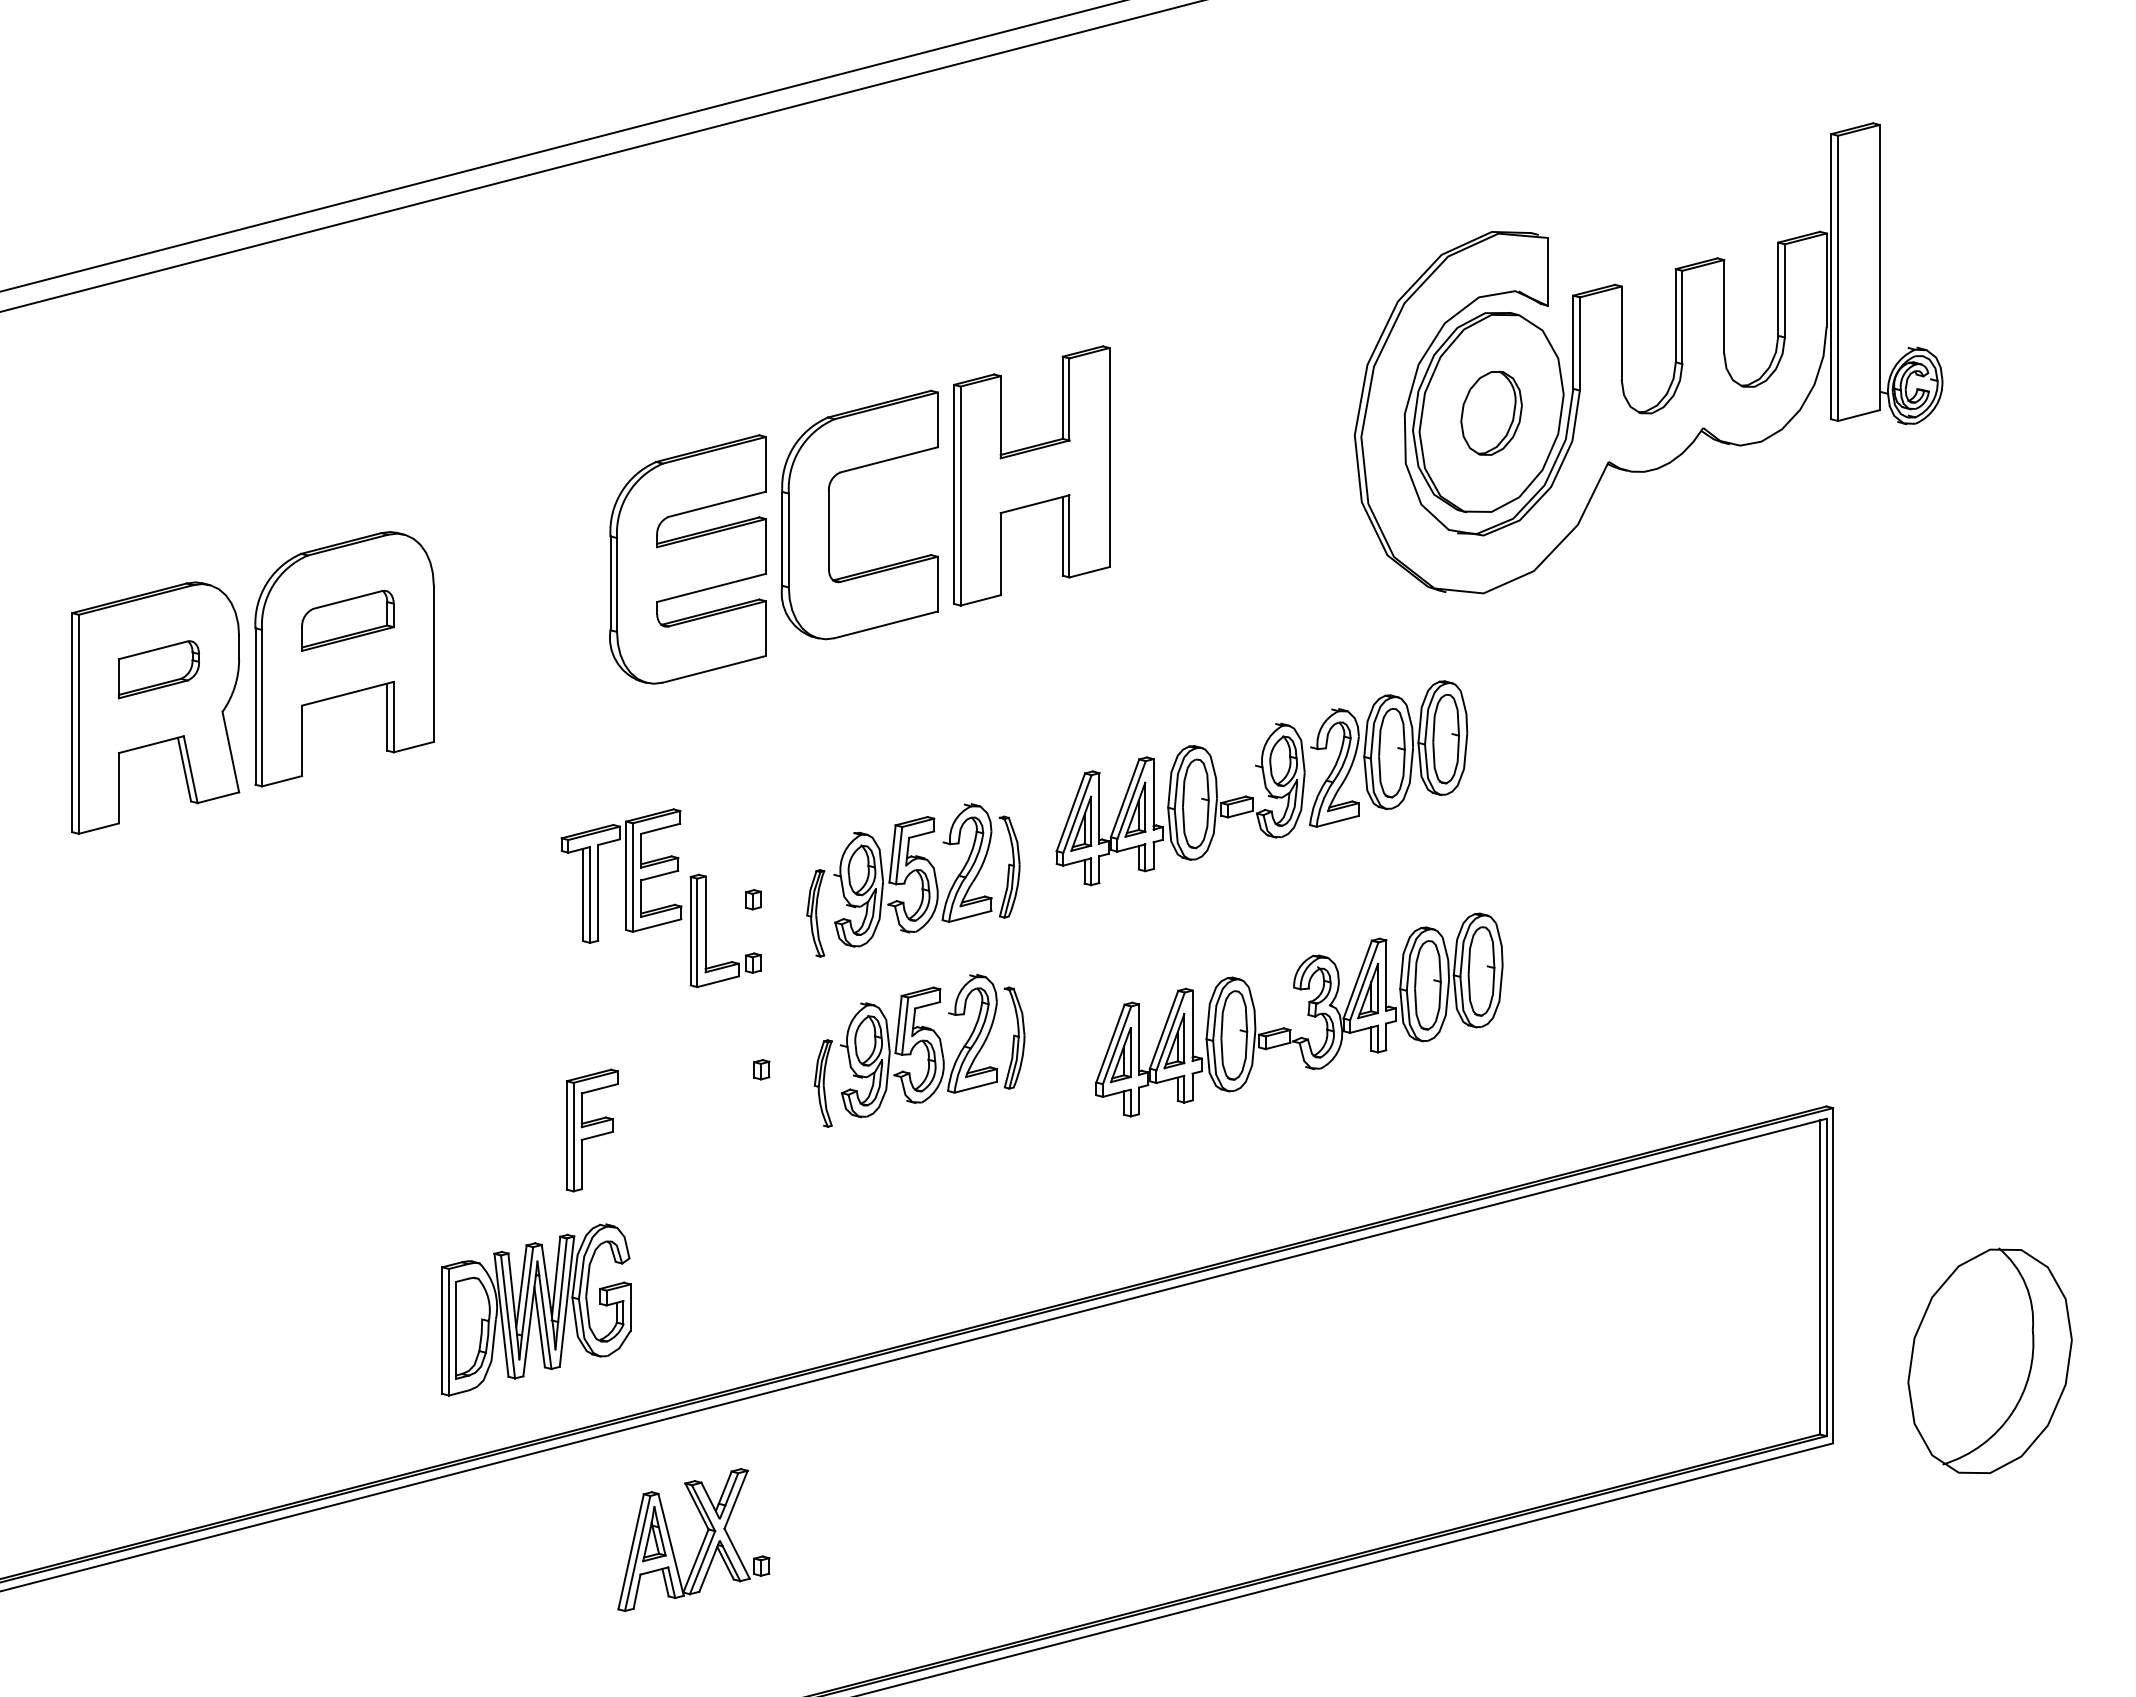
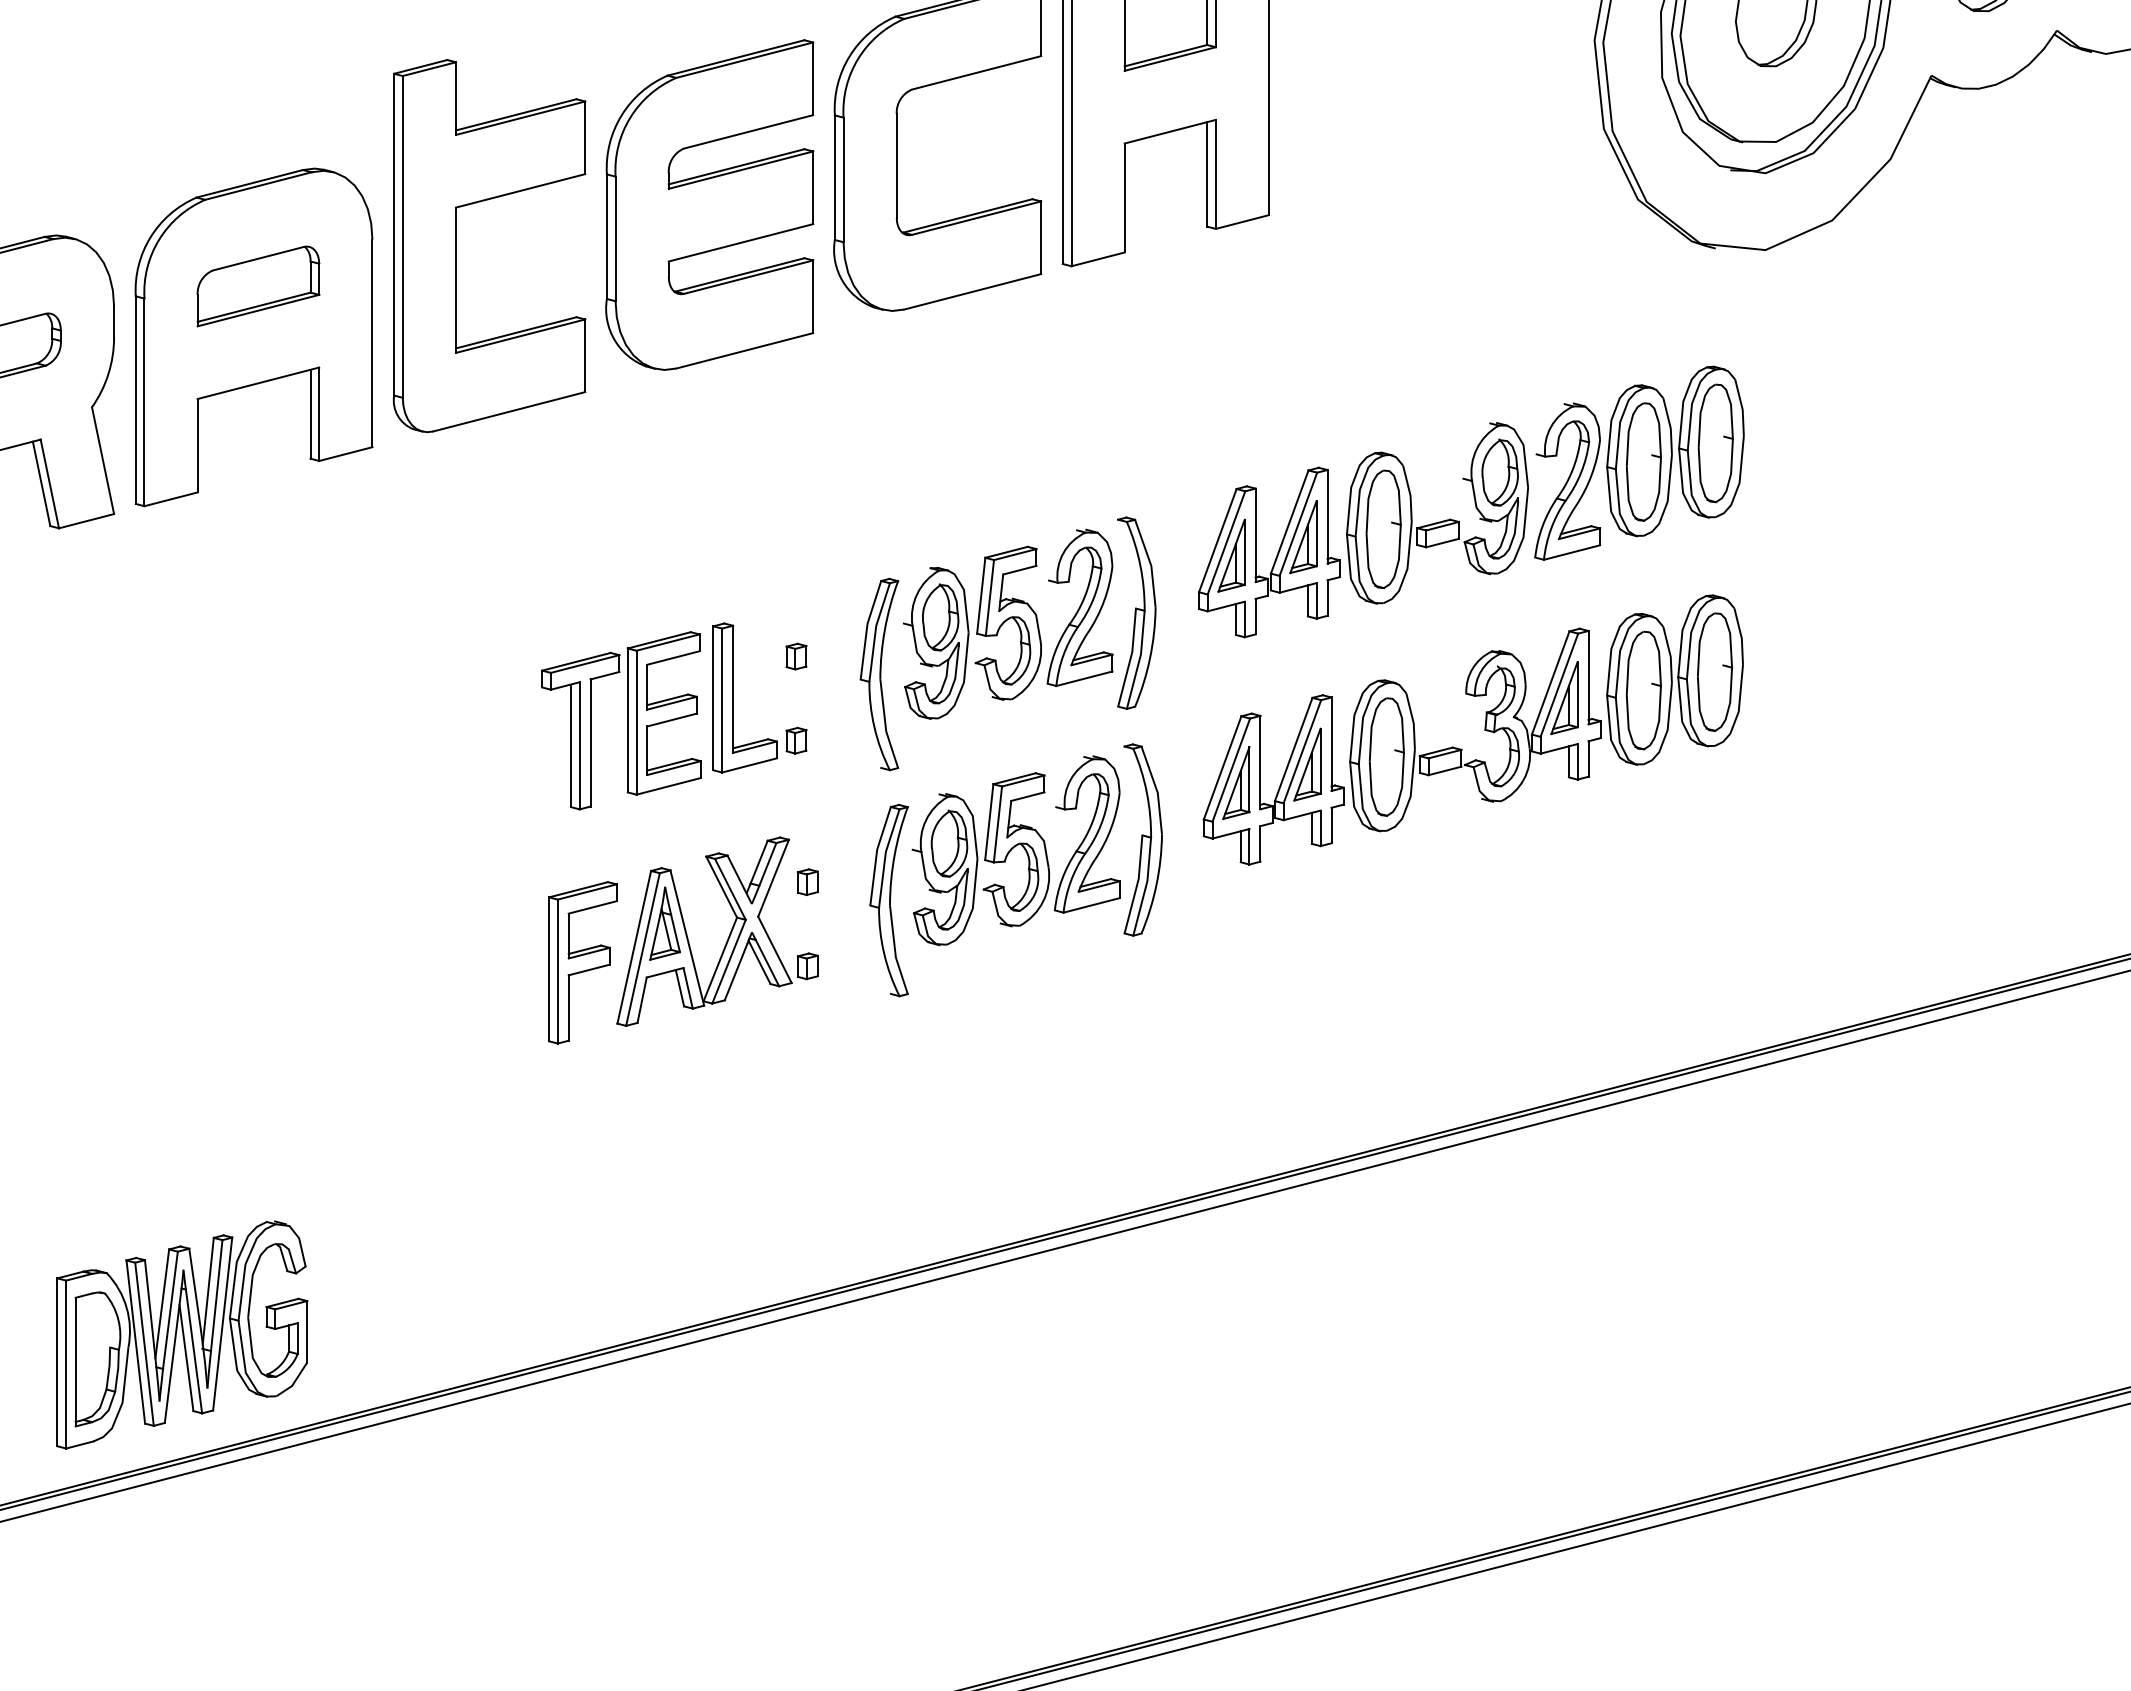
part: (497, 590) -> (456, 246), added
part: (1009, 867) -> (1136, 613), size x1.43
part: (621, 875) -> (621, 719), moved
part: (815, 913) -> (878, 674), size x1.67
part: (1307, 1014) -> (1484, 729), moved
part: (1014, 1038) -> (1142, 840), size x1.43
part: (823, 1083) -> (889, 900), size x1.67
part: (536, 1309) -> (182, 1334), moved
part: (701, 1544) -> (727, 937), moved

